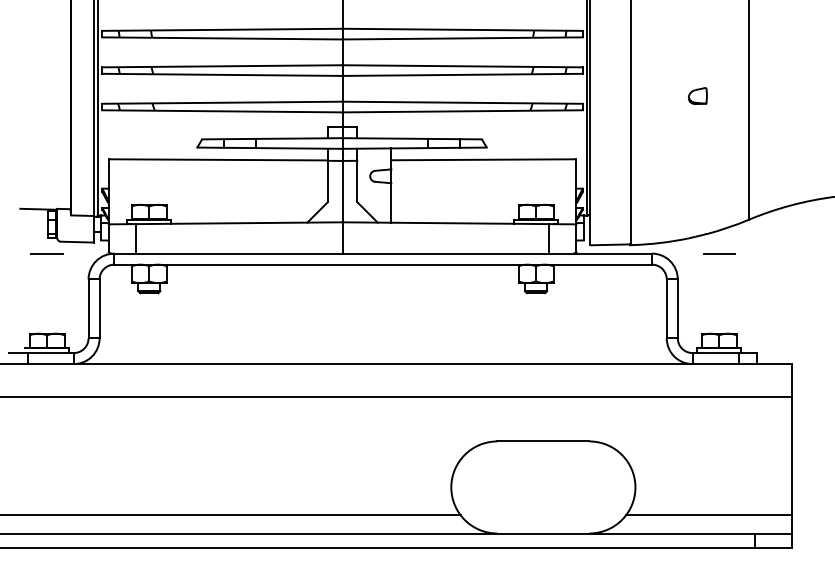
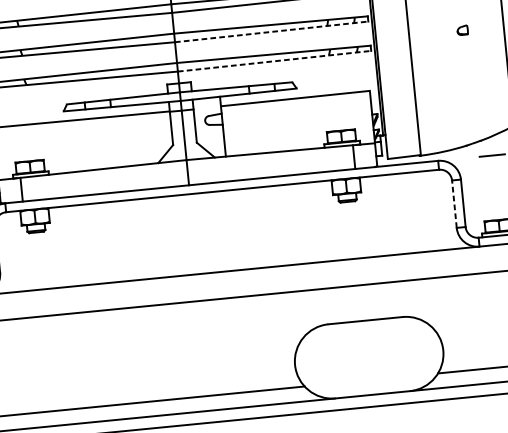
line: (463, 74) -> (272, 31), solid -> dashed
part: (697, 95) -> (462, 29), size x0.7
line: (463, 111) -> (275, 61), solid -> dashed
line: (666, 308) -> (454, 203), solid -> dashed

